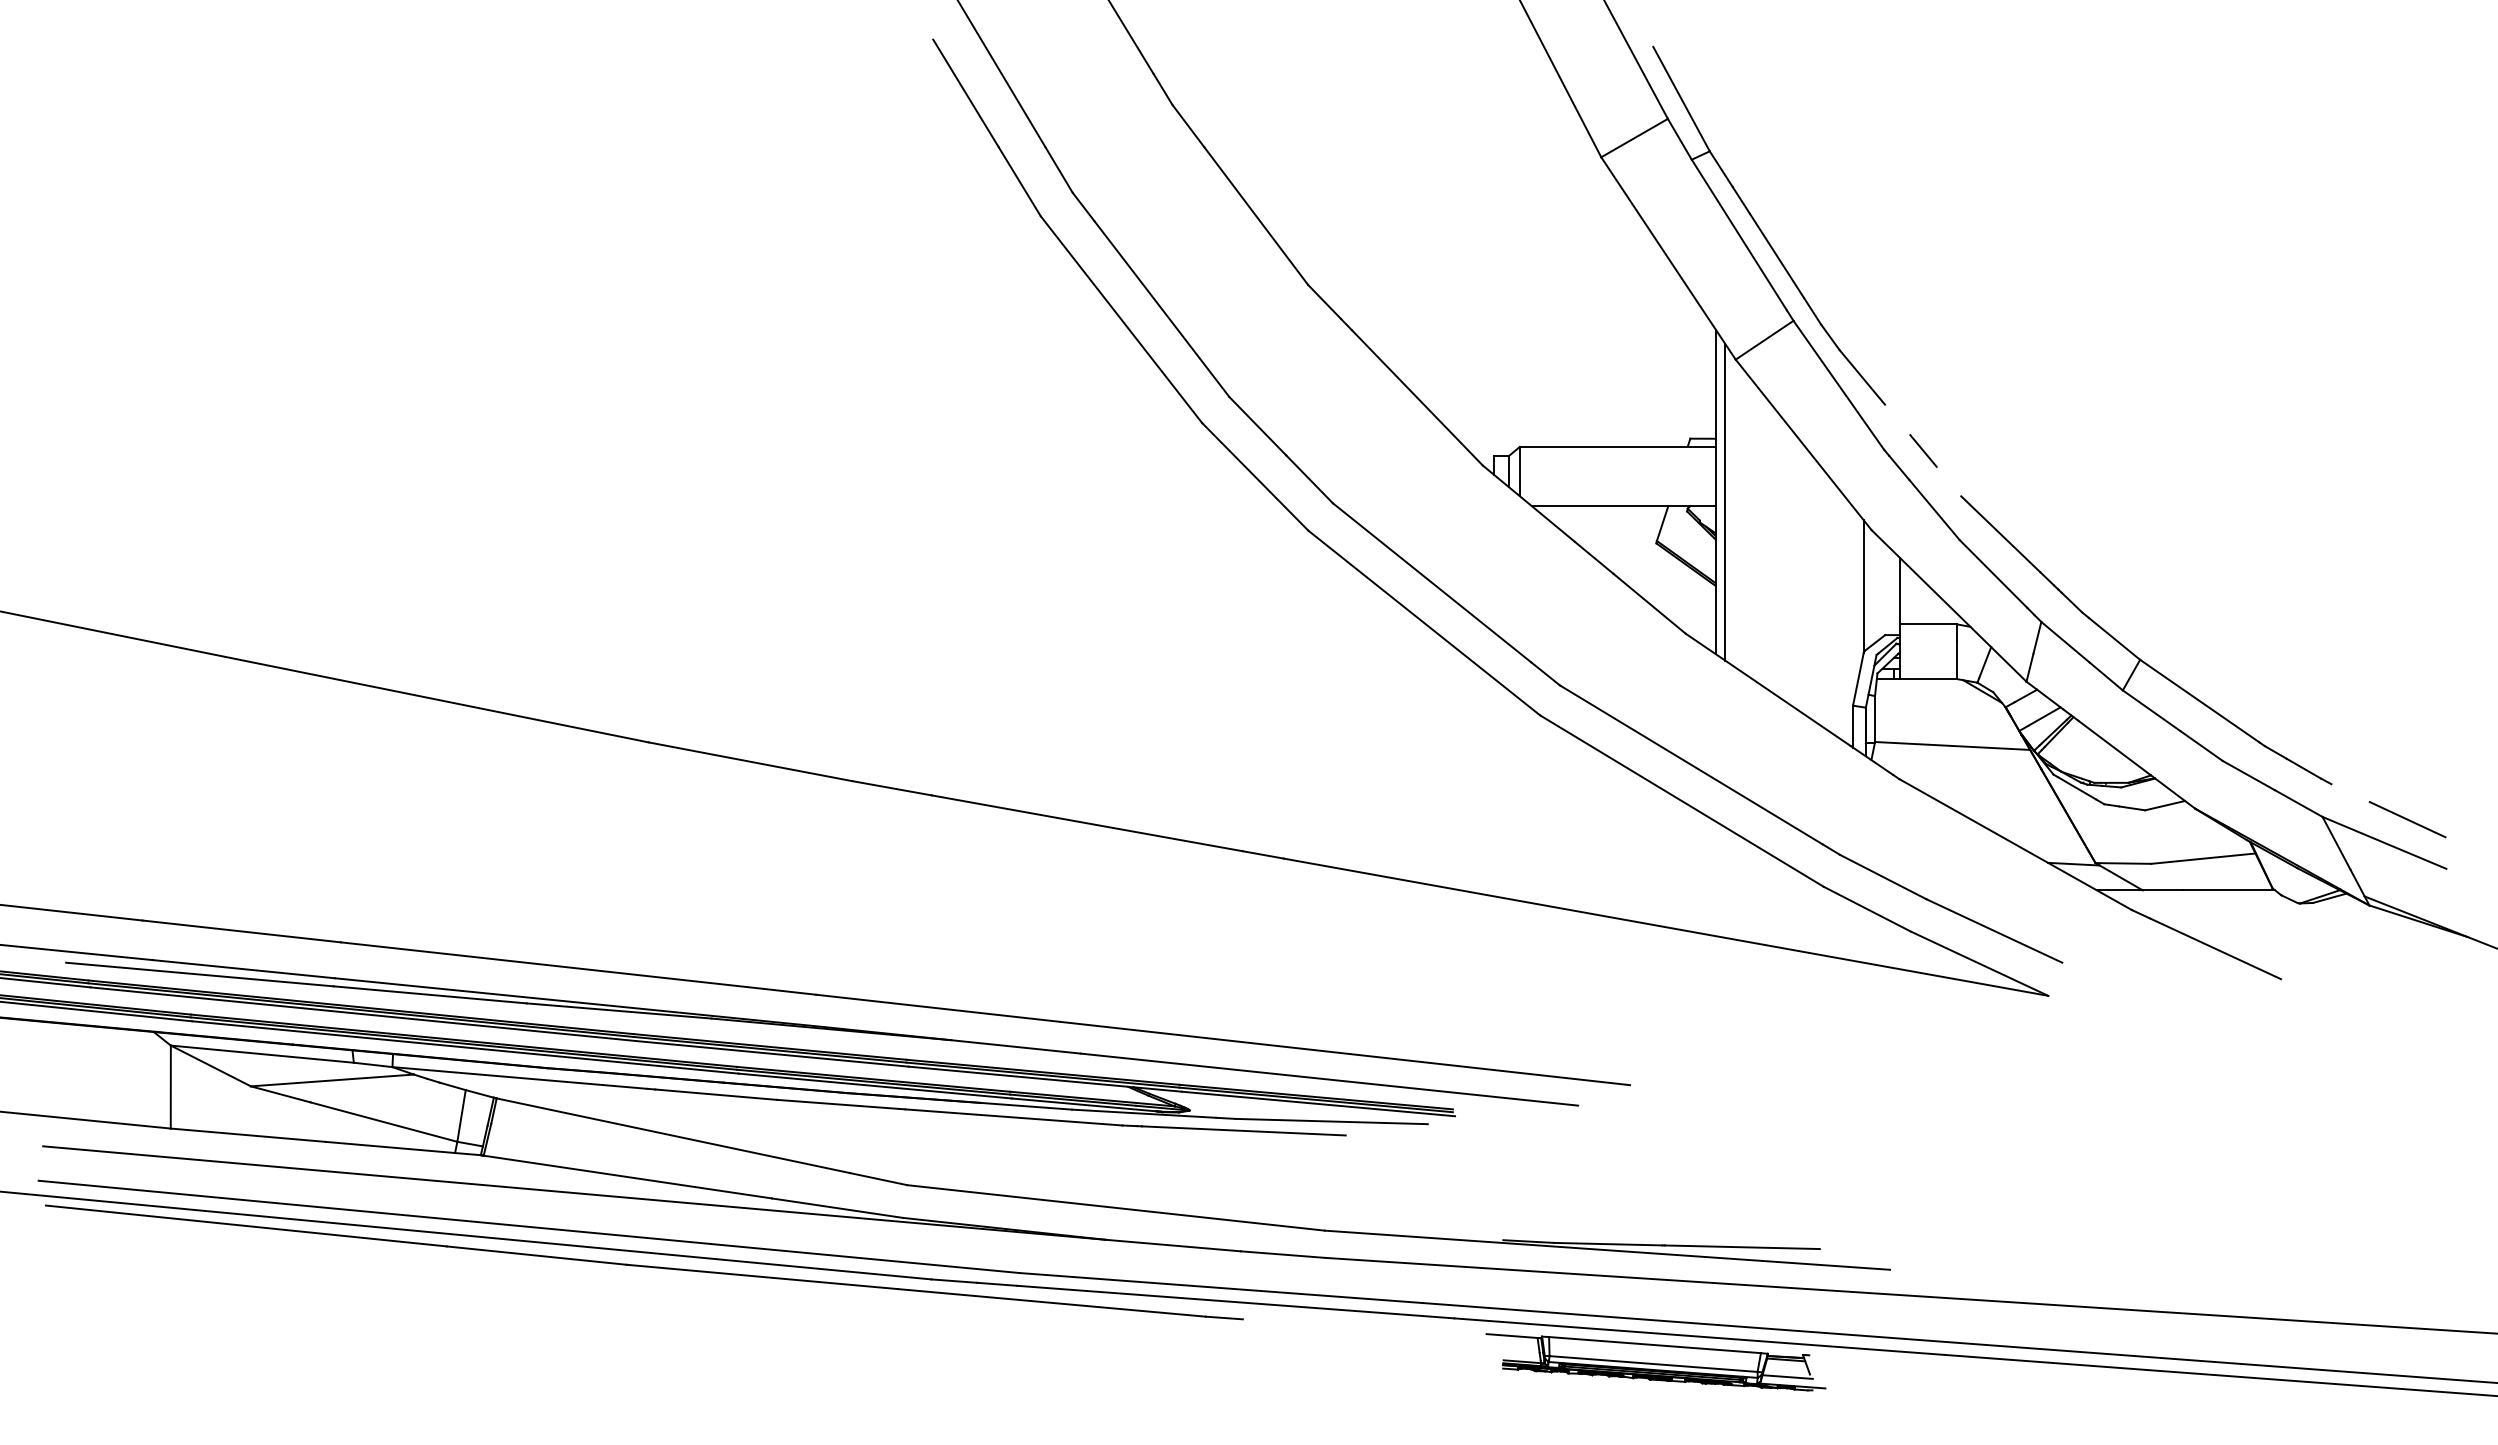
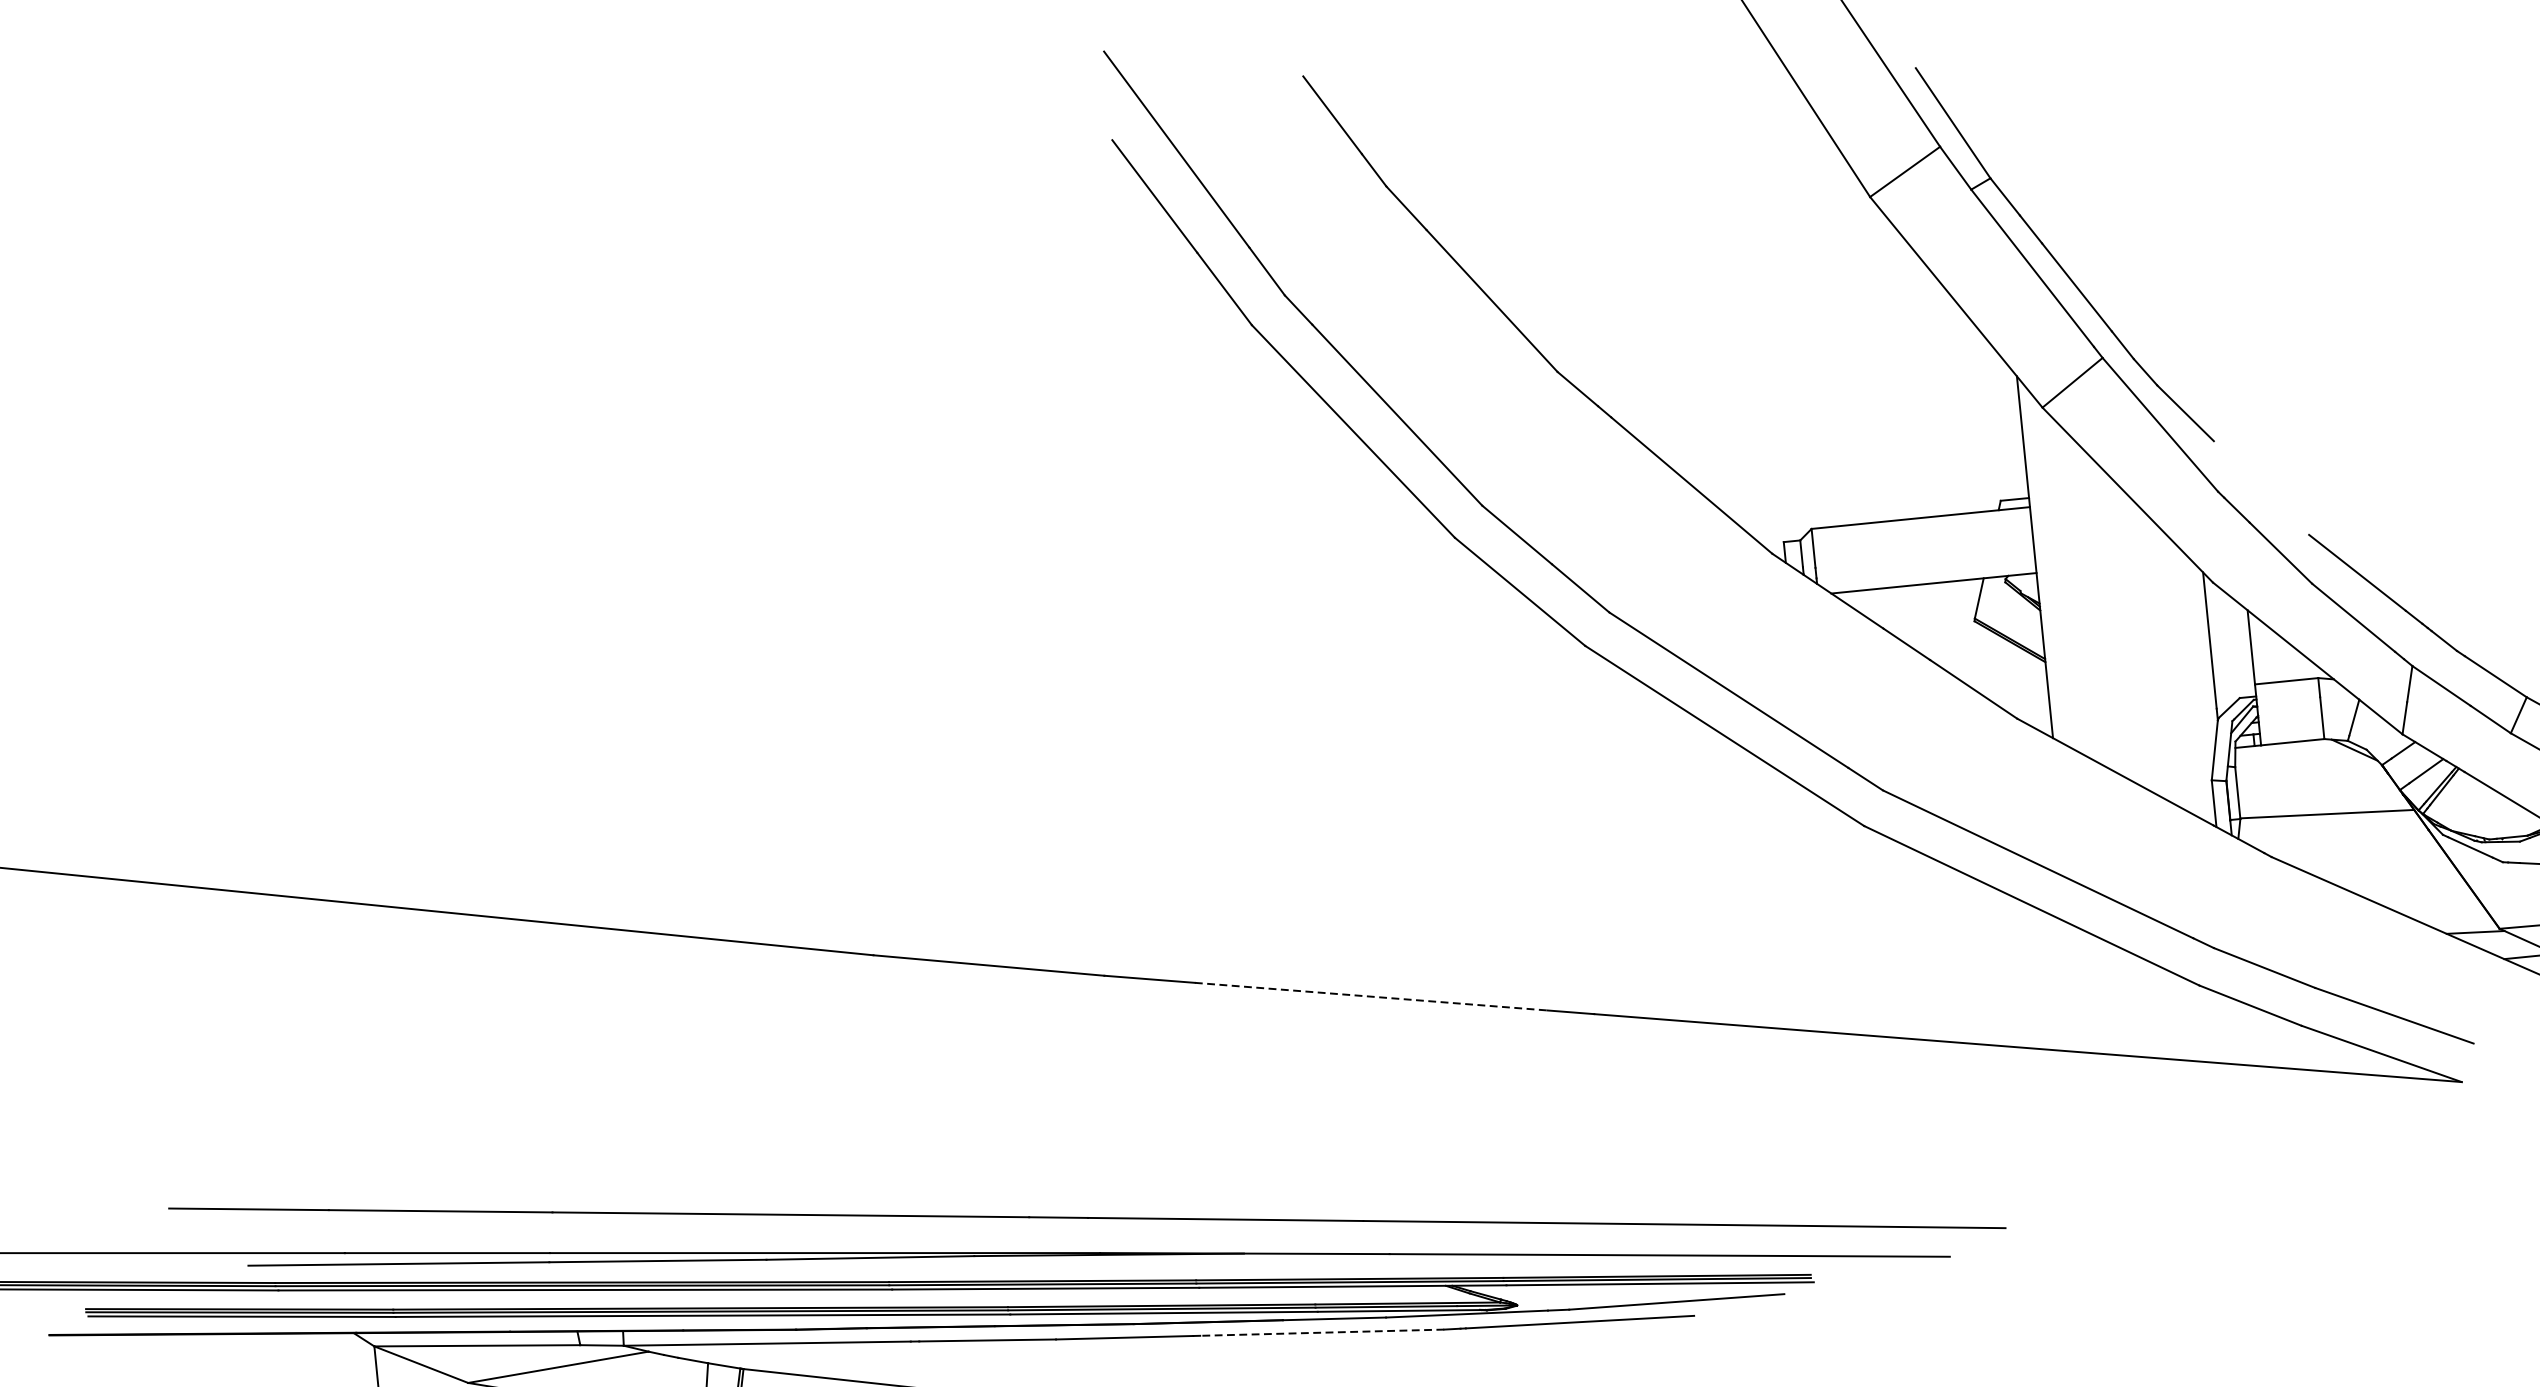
line: (1923, 450) -> (2261, 488), removed
line: (1725, 502) -> (2047, 568), removed
line: (1087, 823) -> (1371, 996), solid -> dashed
line: (1013, 1117) -> (1321, 1332), solid -> dashed

